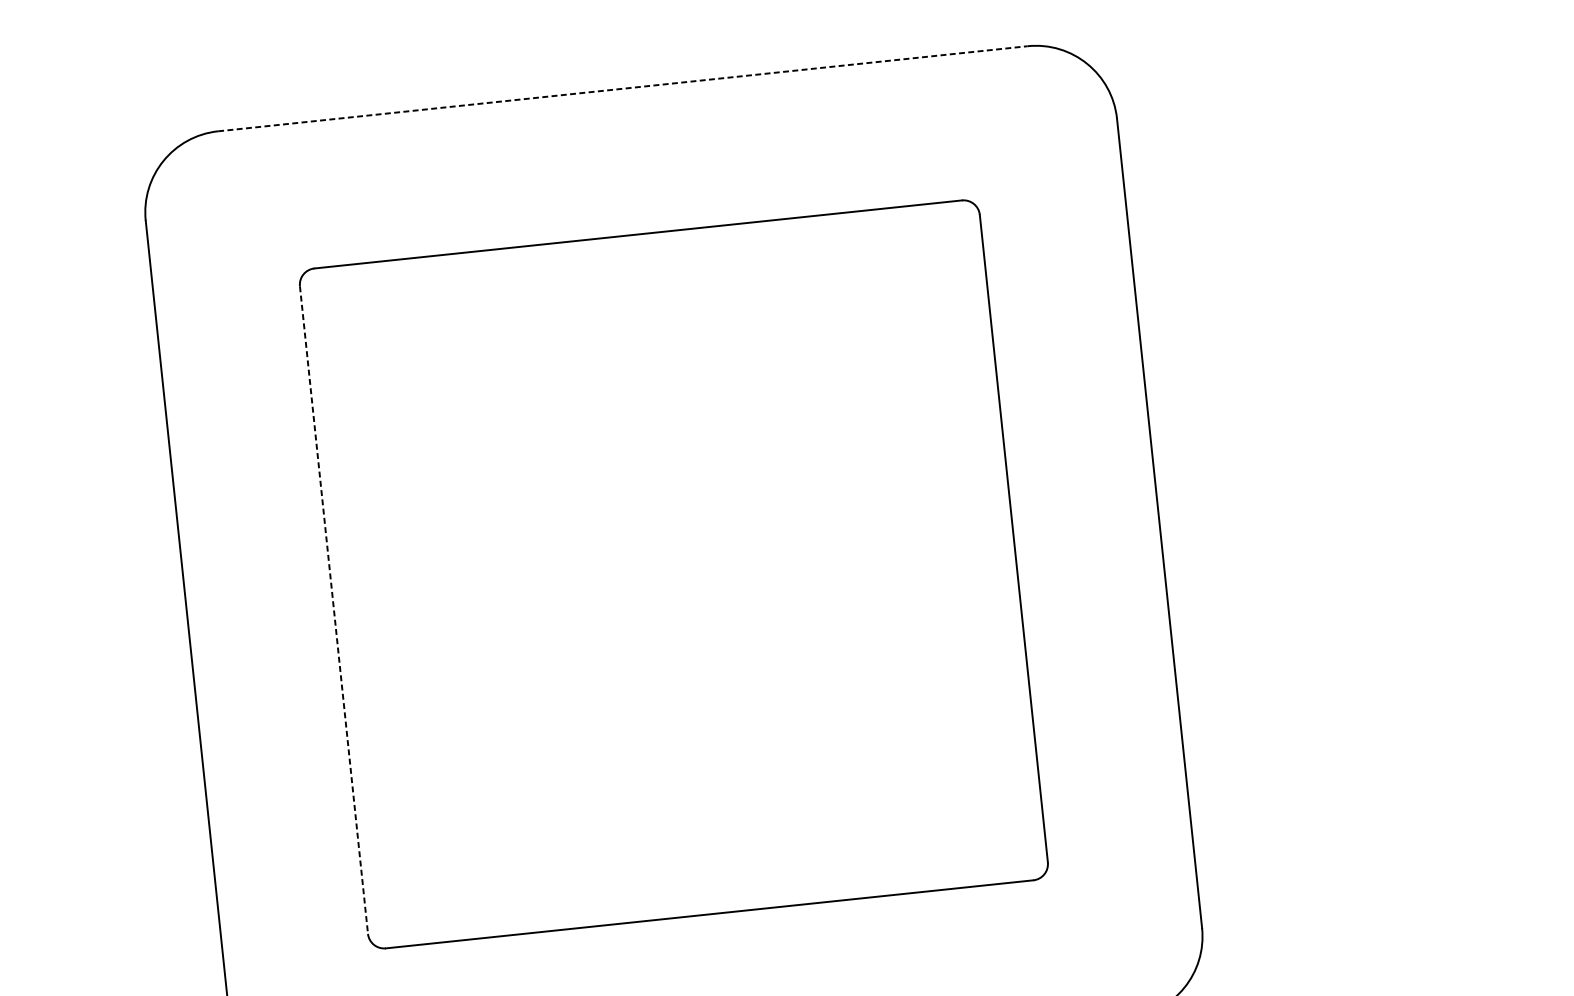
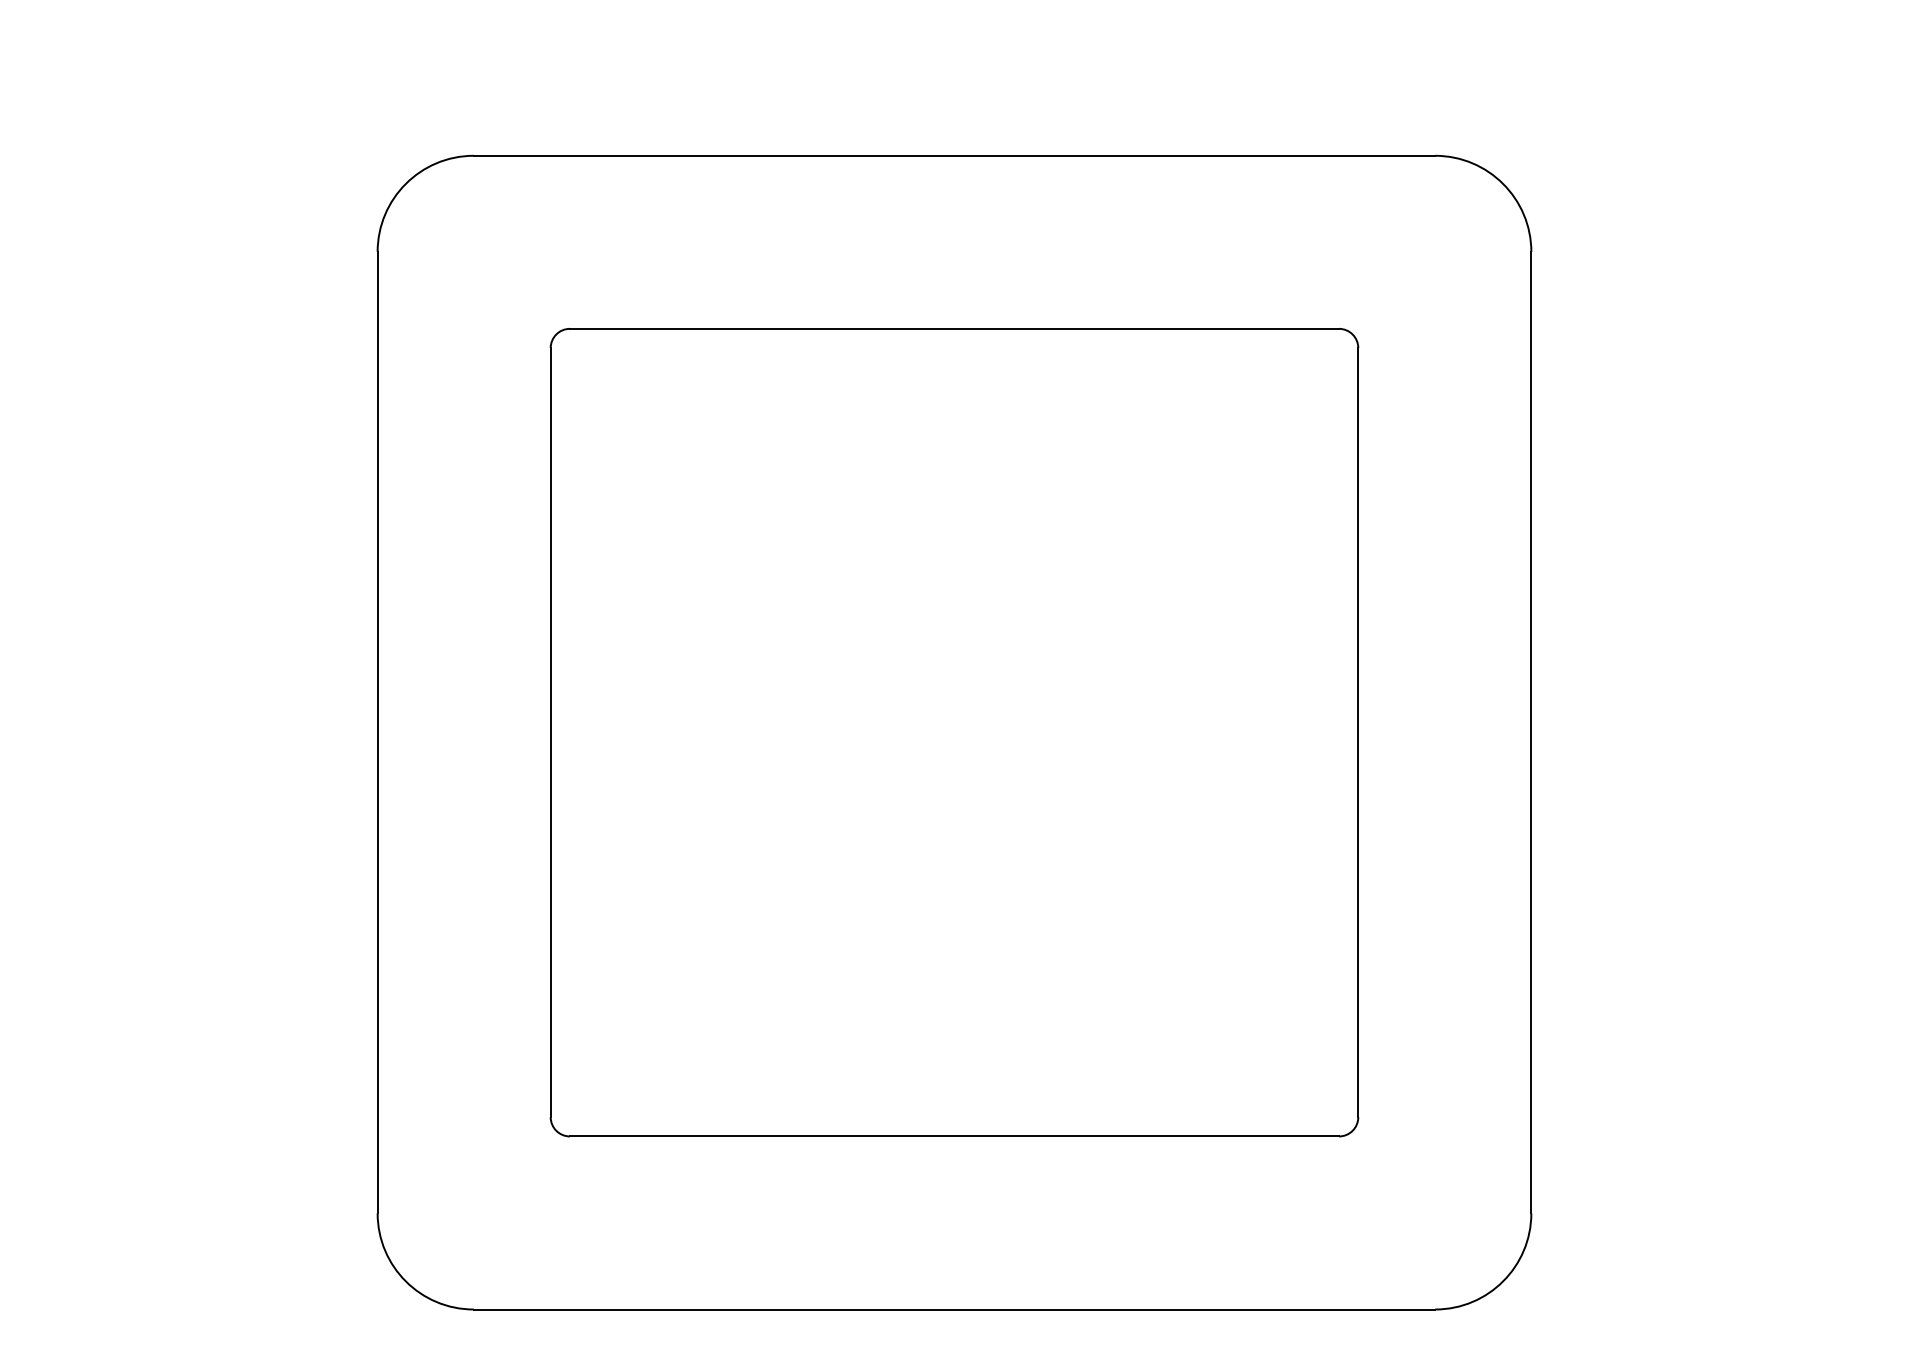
line: (622, 88) -> (954, 155), dashed -> solid
line: (333, 610) -> (550, 732), dashed -> solid

